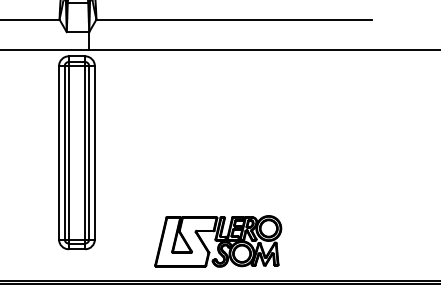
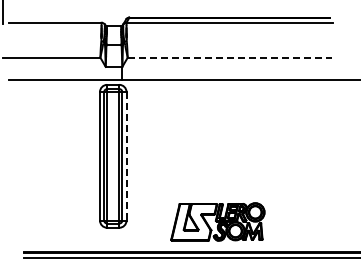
line: (235, 19) -> (230, 57), solid -> dashed
line: (94, 153) -> (126, 156), solid -> dashed

